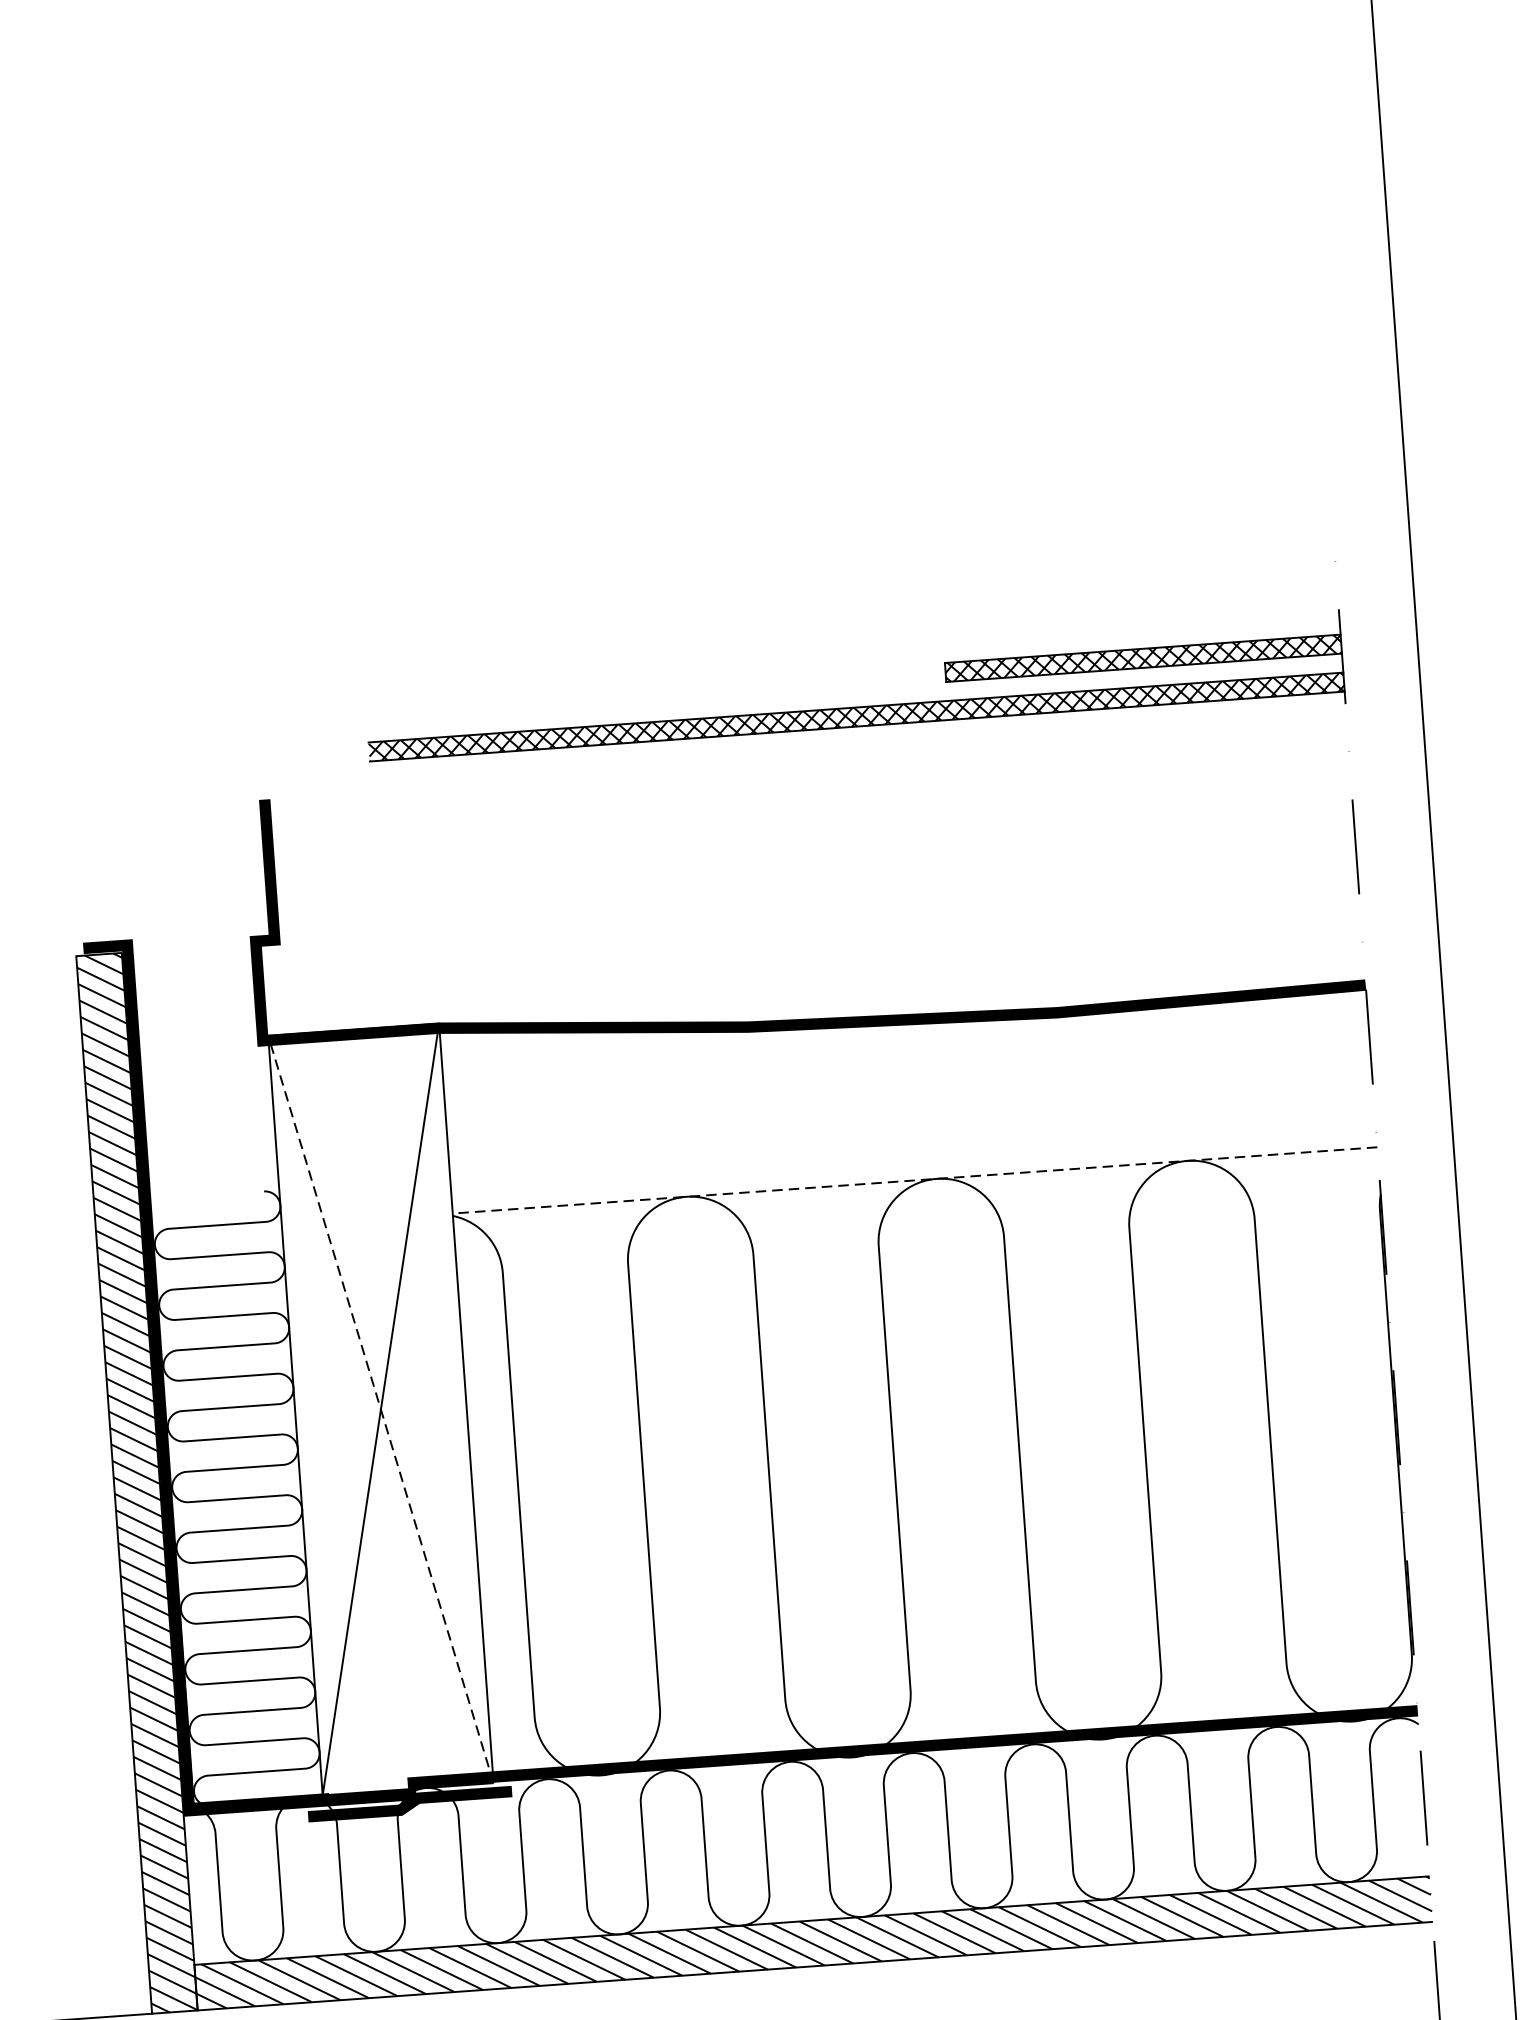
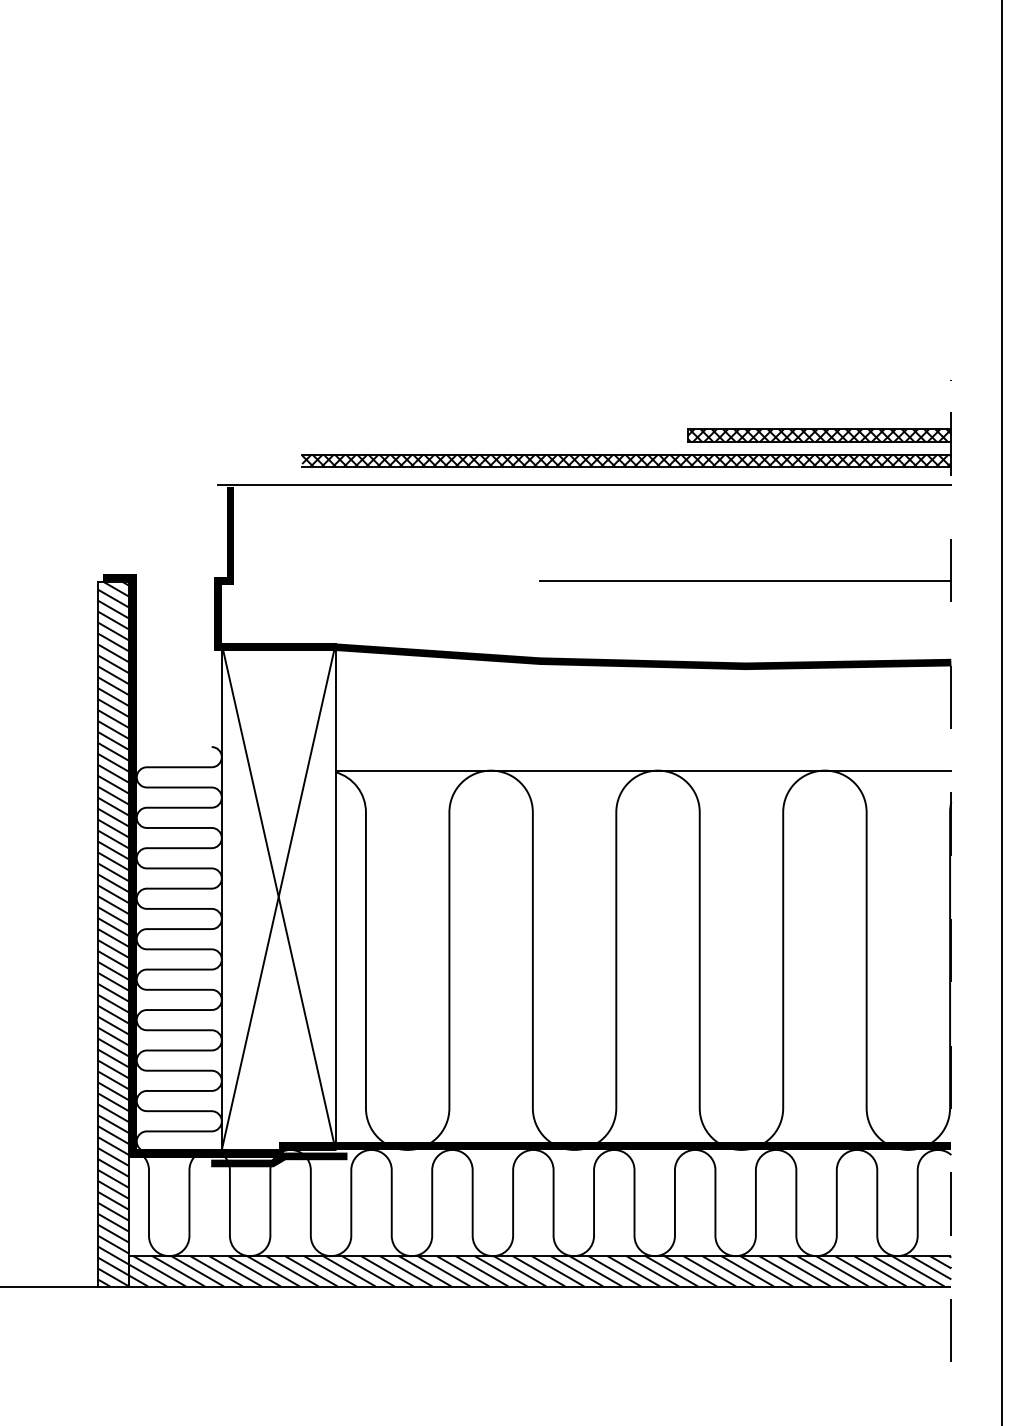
line: (795, 757) -> (584, 484), added
line: (1047, 883) -> (745, 580), added
line: (915, 1180) -> (643, 770), dashed -> solid
line: (380, 1408) -> (278, 896), dashed -> solid

